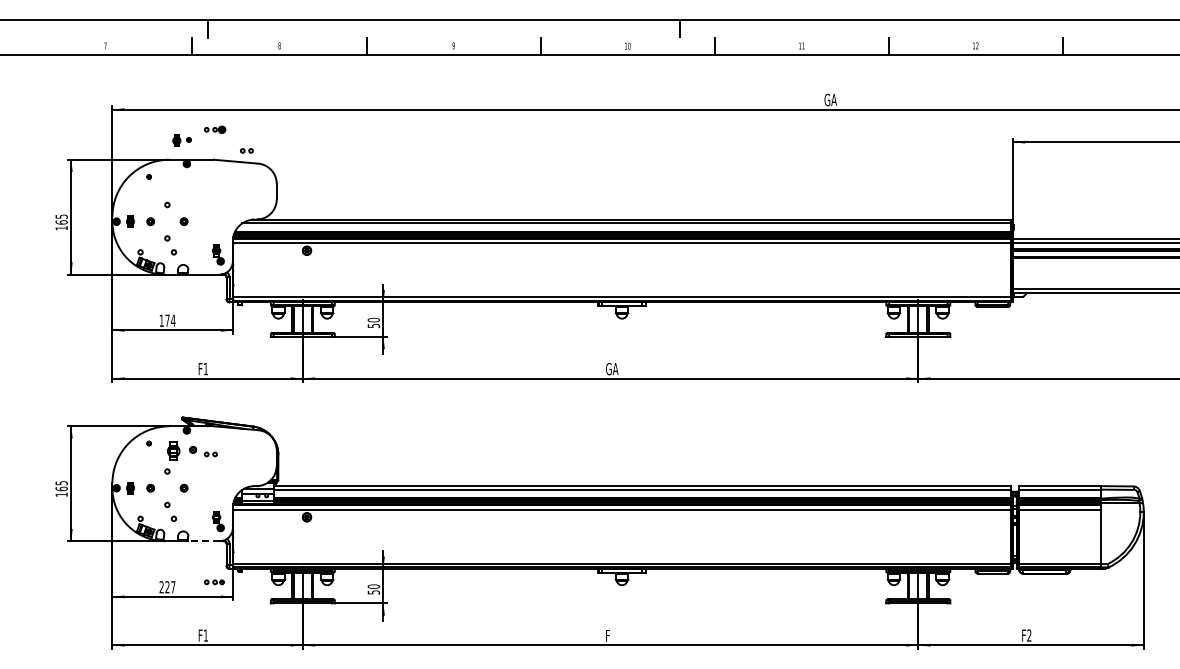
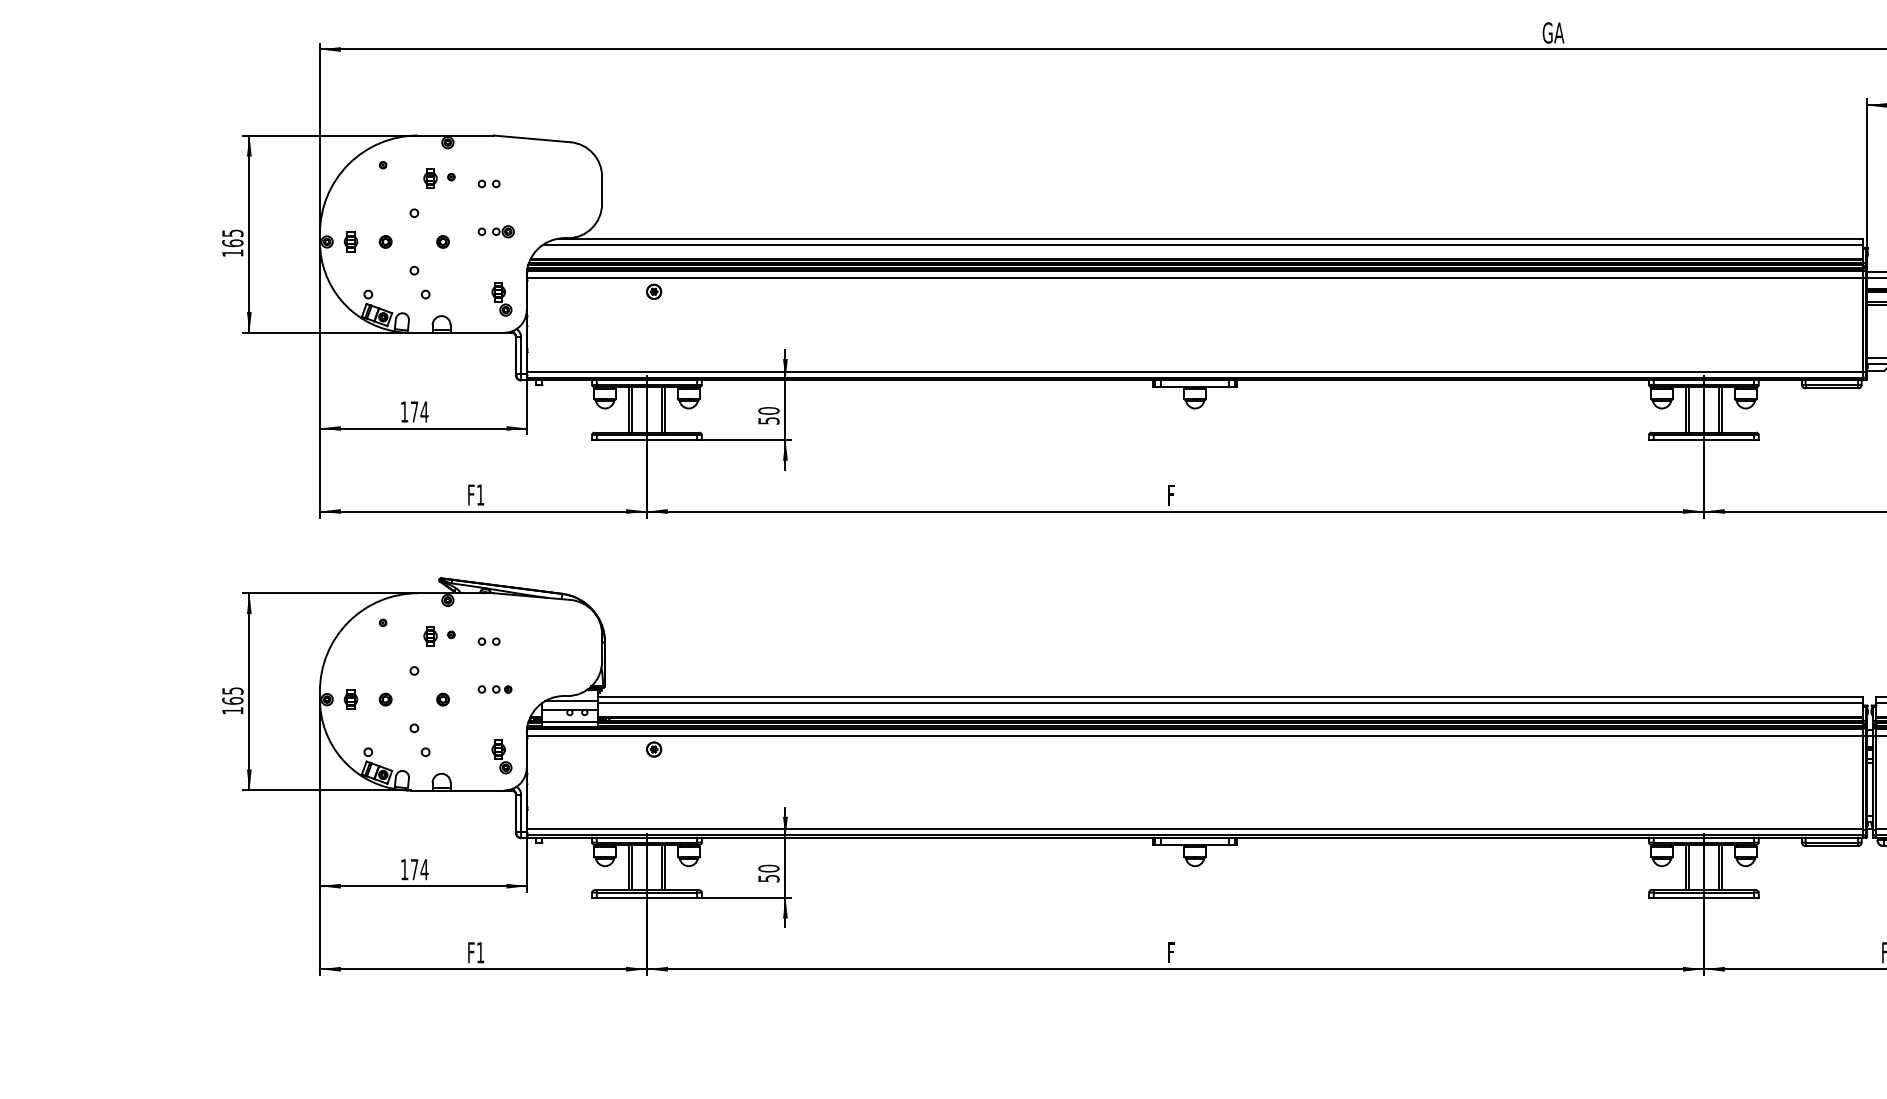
part: (215, 129) -> (496, 231), moved
part: (181, 140) -> (438, 178), moved
part: (246, 150) -> (488, 183), moved
text: (612, 368) -> (1178, 494), GA -> F
part: (181, 451) -> (438, 636), size x0.62
line: (204, 541) -> (478, 791), dashed -> solid
part: (214, 582) -> (495, 689), moved
text: (167, 587) -> (414, 870), 227 -> 174

